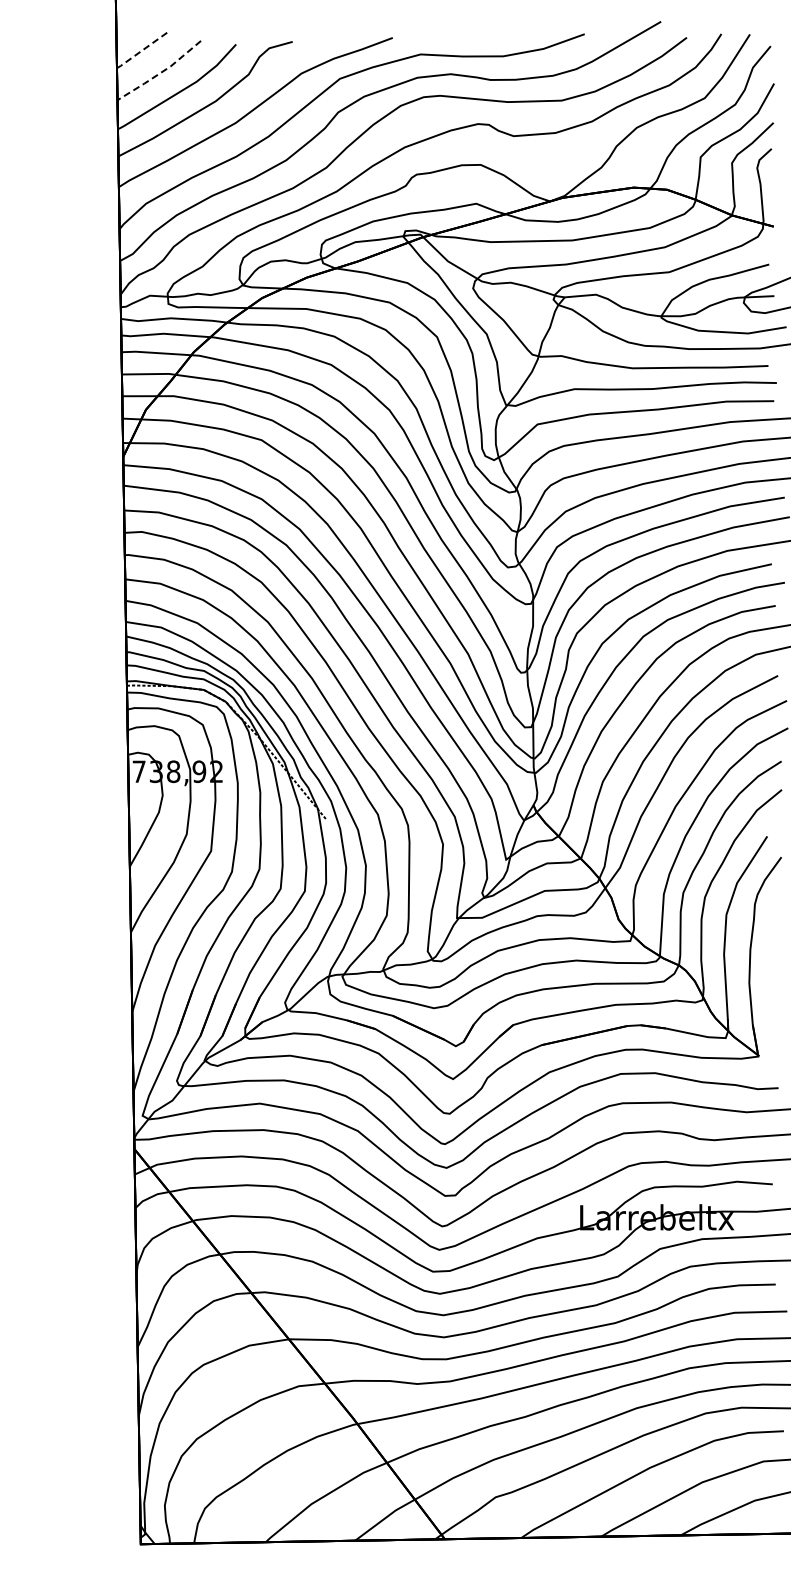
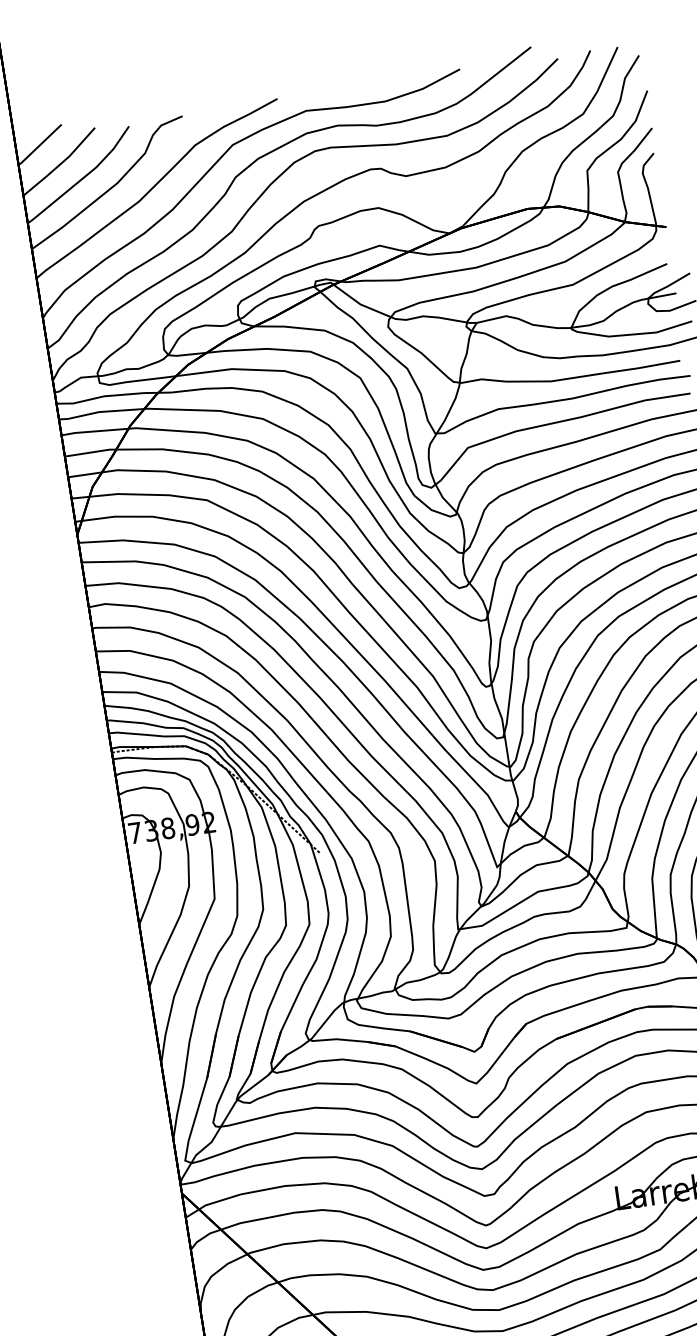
line: (141, 51) -> (39, 145), dashed -> solid
line: (160, 72) -> (60, 163), dashed -> solid

